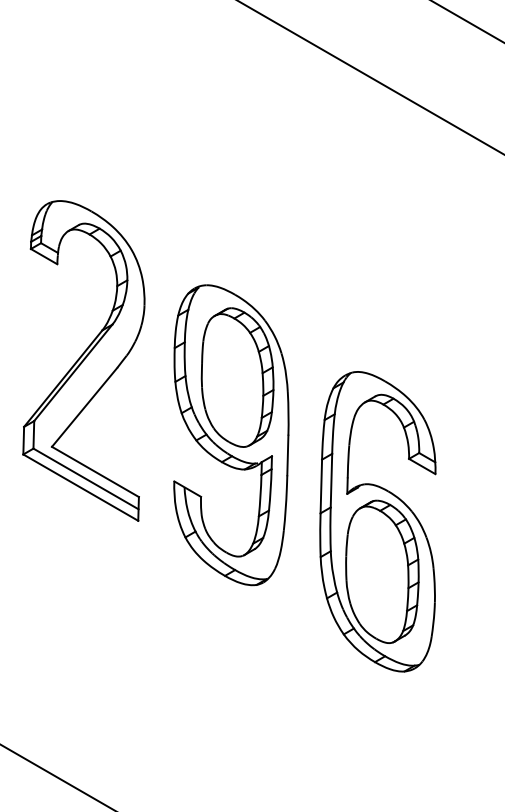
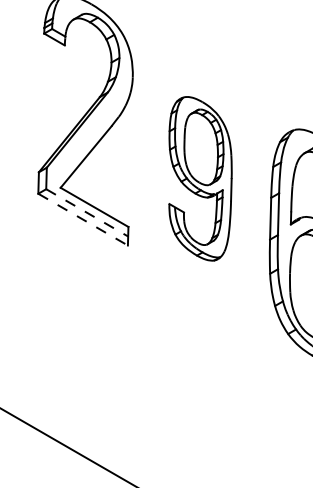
part: (231, 435) -> (200, 178), size x0.7
line: (86, 478) -> (87, 212), solid -> dashed
line: (81, 487) -> (83, 219), solid -> dashed

